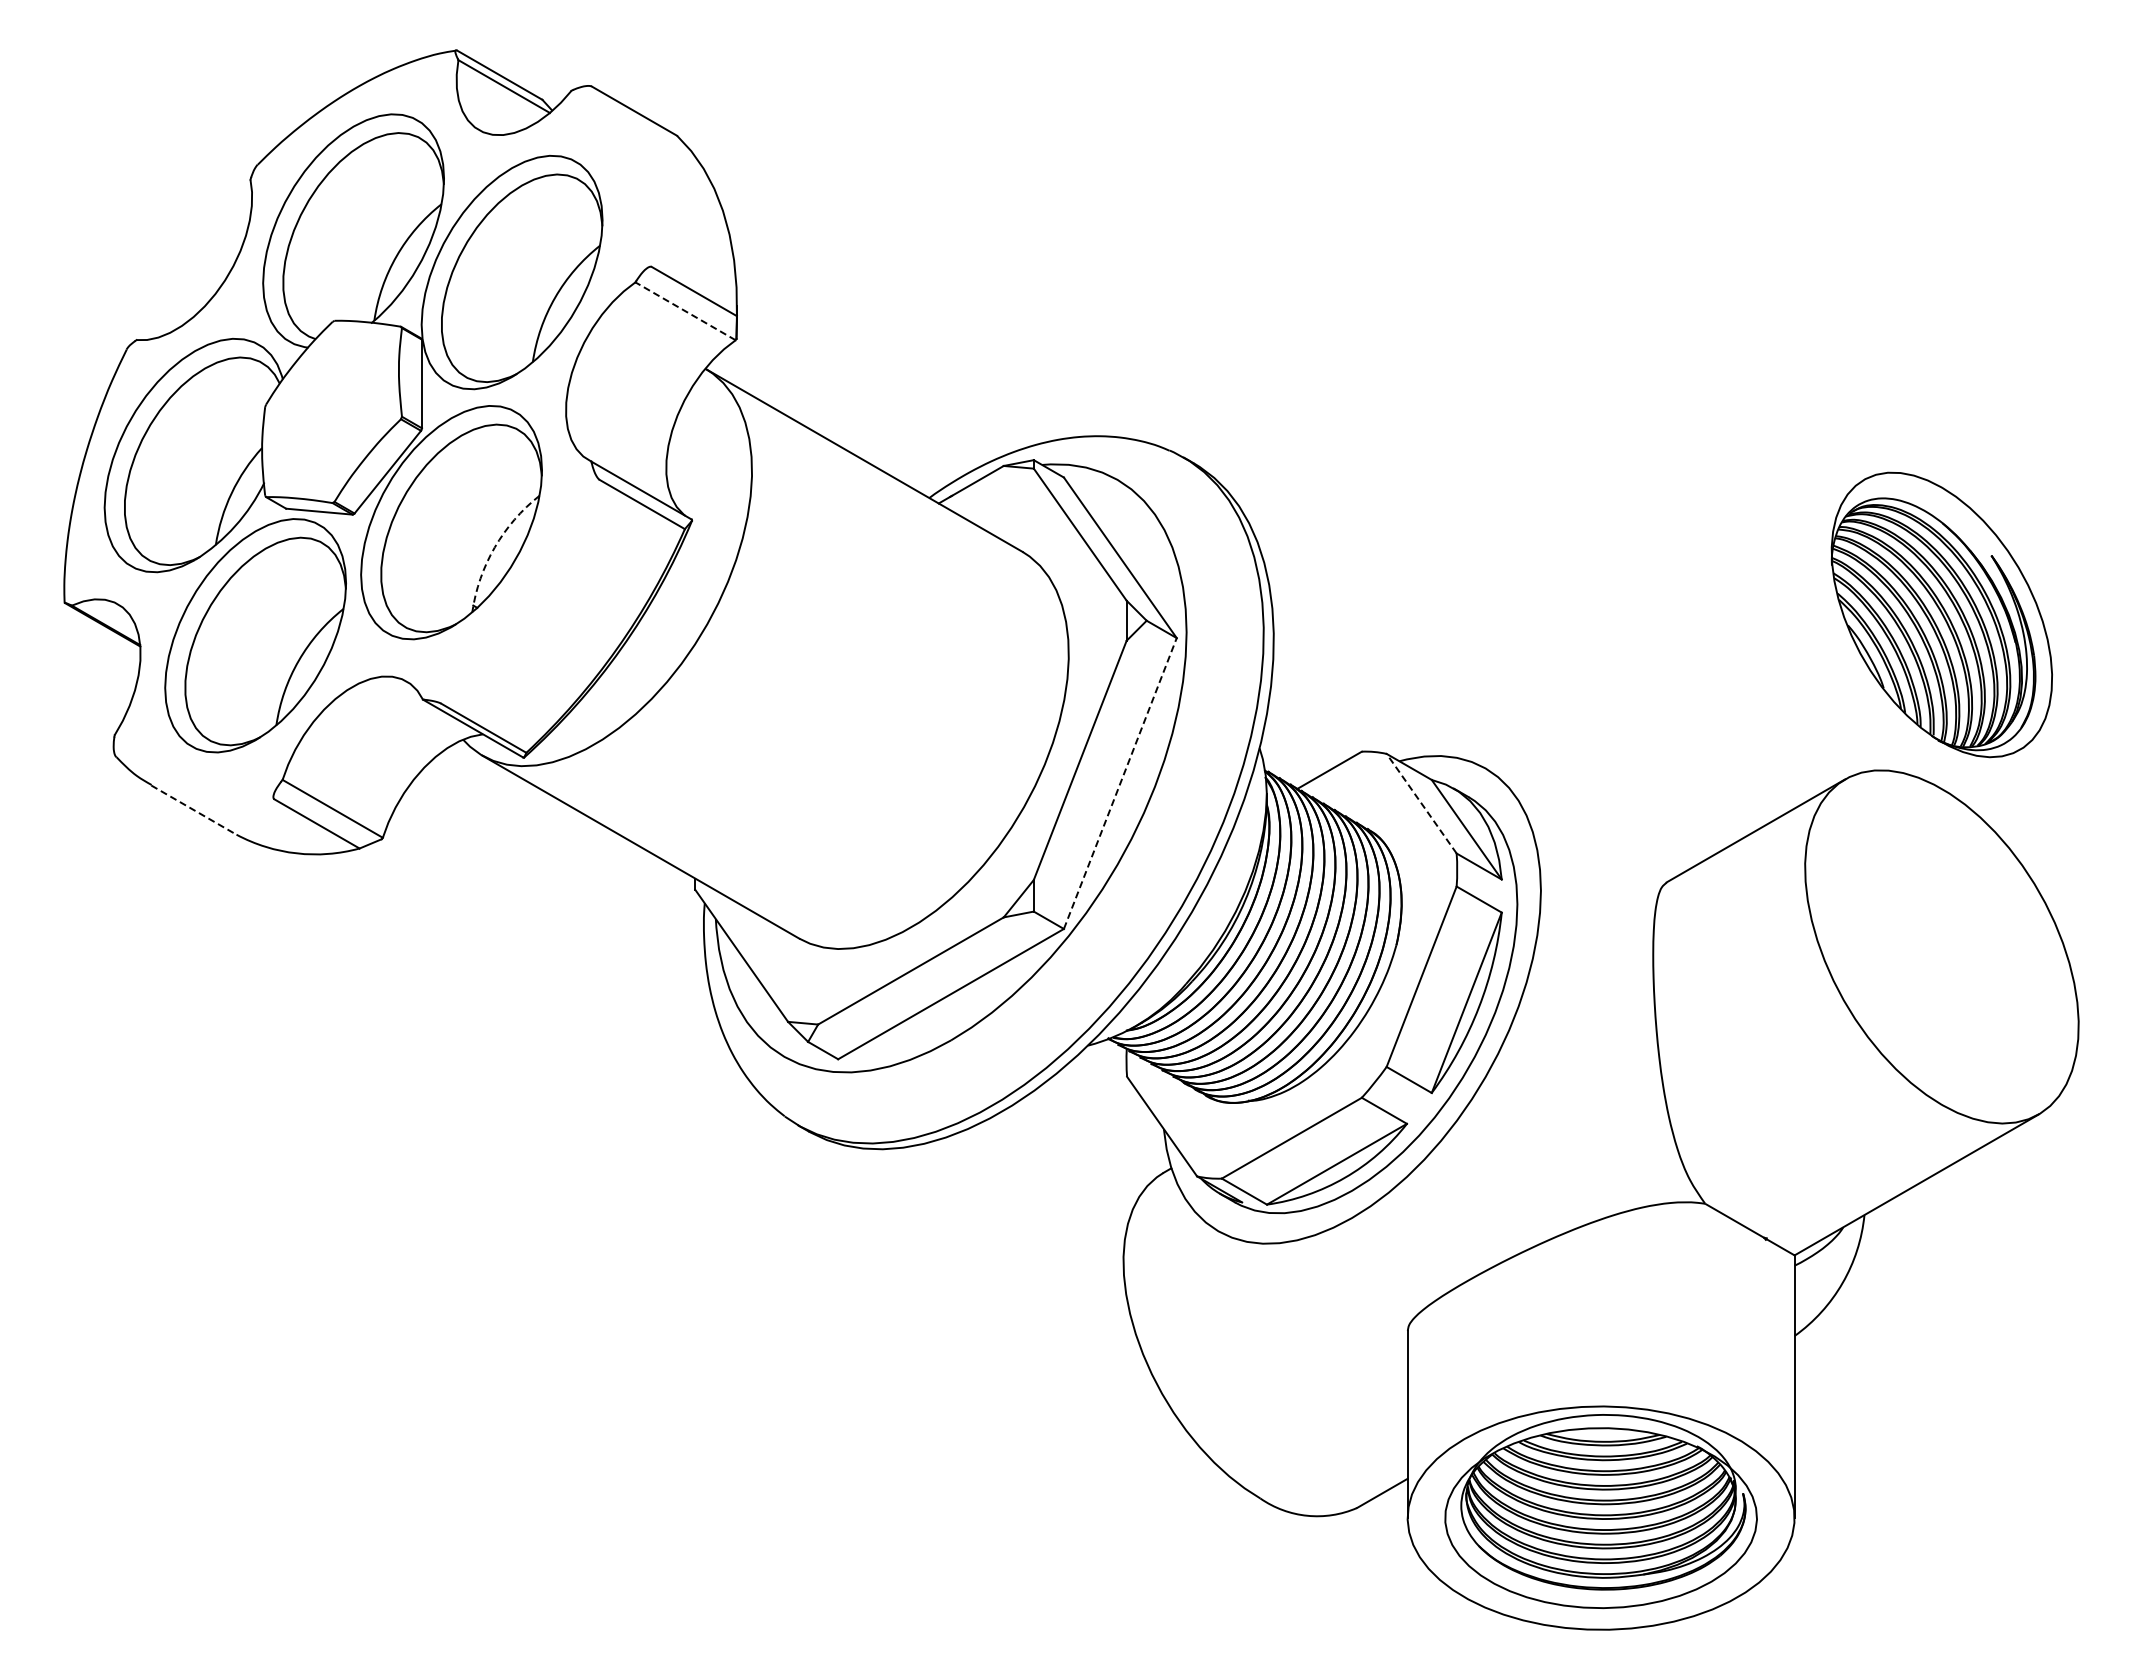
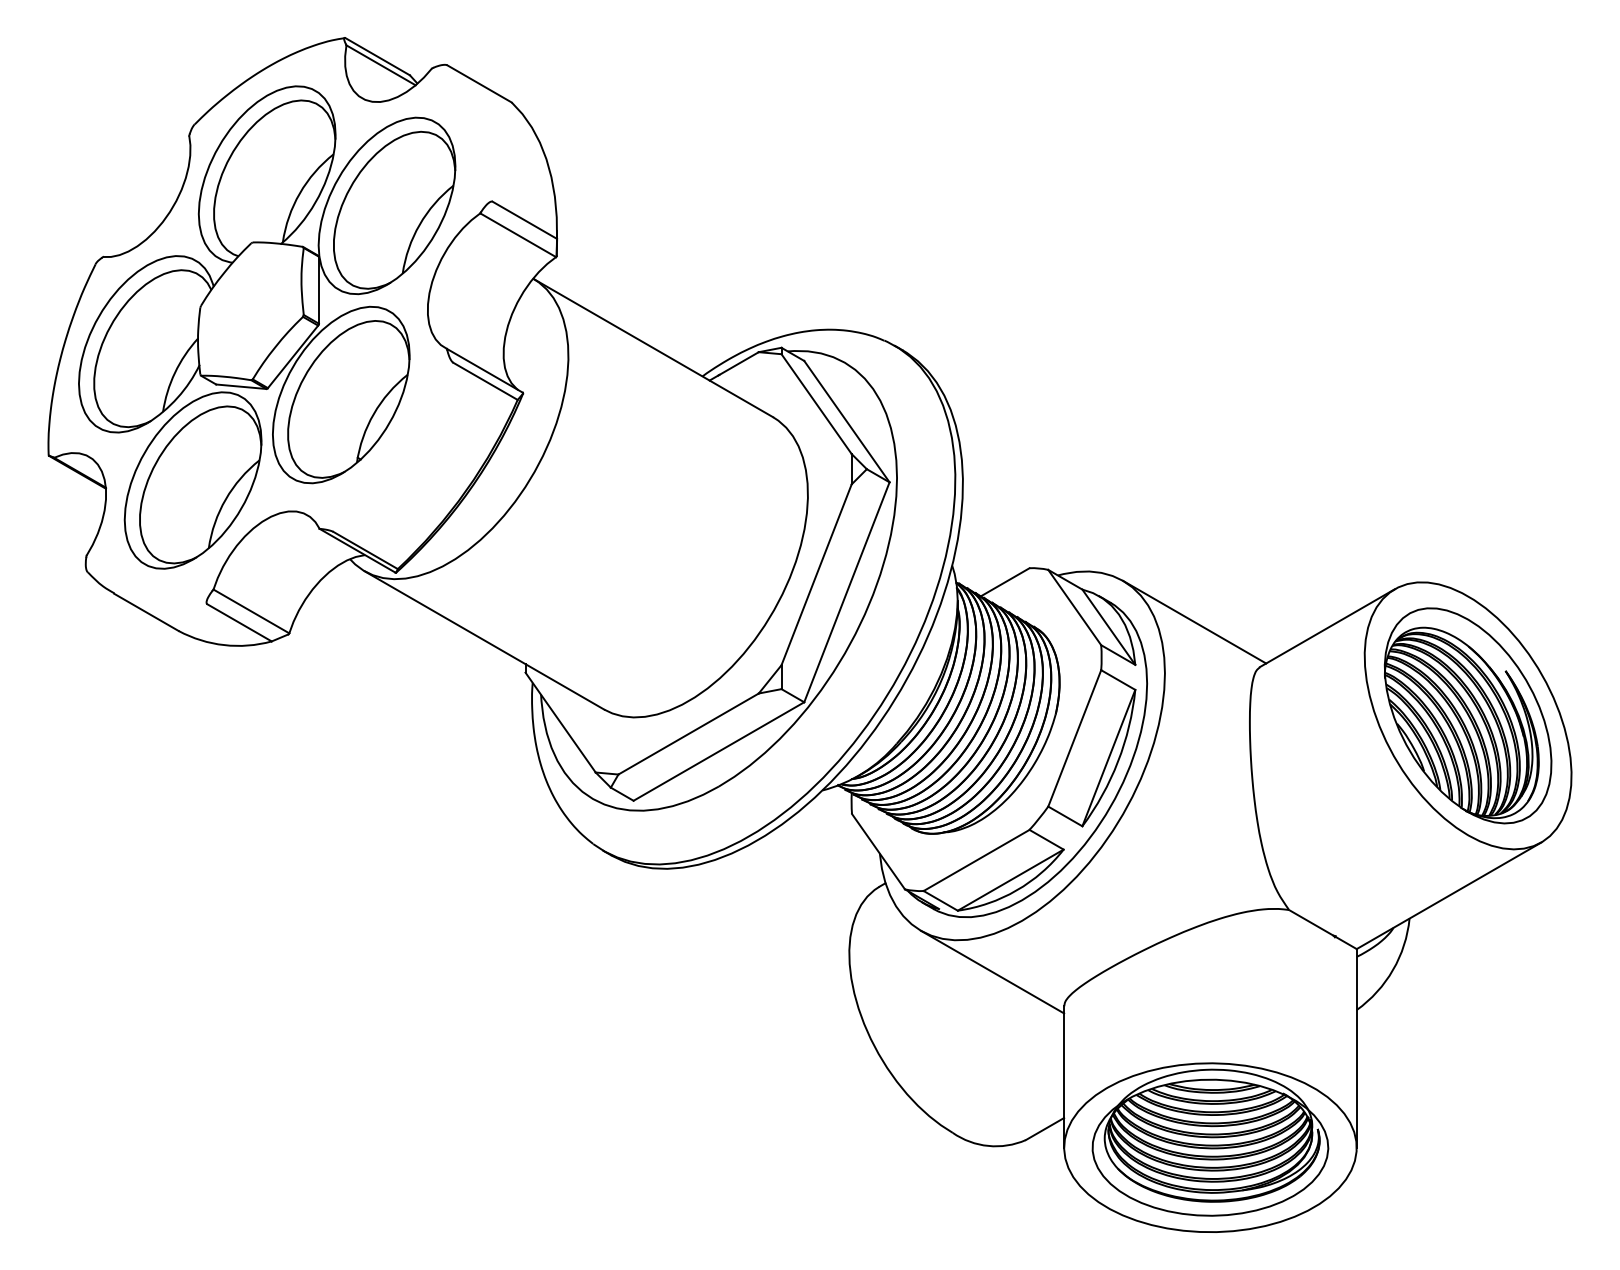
line: (685, 311) -> (518, 235), dashed -> solid
arc: (494, 547) -> (373, 413), dashed -> solid
part: (1941, 614) -> (1467, 715), moved
line: (1120, 783) -> (847, 592), dashed -> solid
line: (1421, 803) -> (1074, 607), dashed -> solid
line: (194, 810) -> (146, 612), dashed -> solid
line: (1579, 822) -> (1194, 621), added
line: (1312, 1285) -> (992, 971), added

